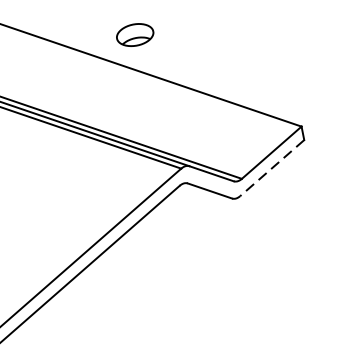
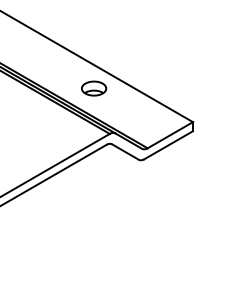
part: (135, 34) -> (94, 88), moved
line: (272, 168) -> (168, 145), dashed -> solid

